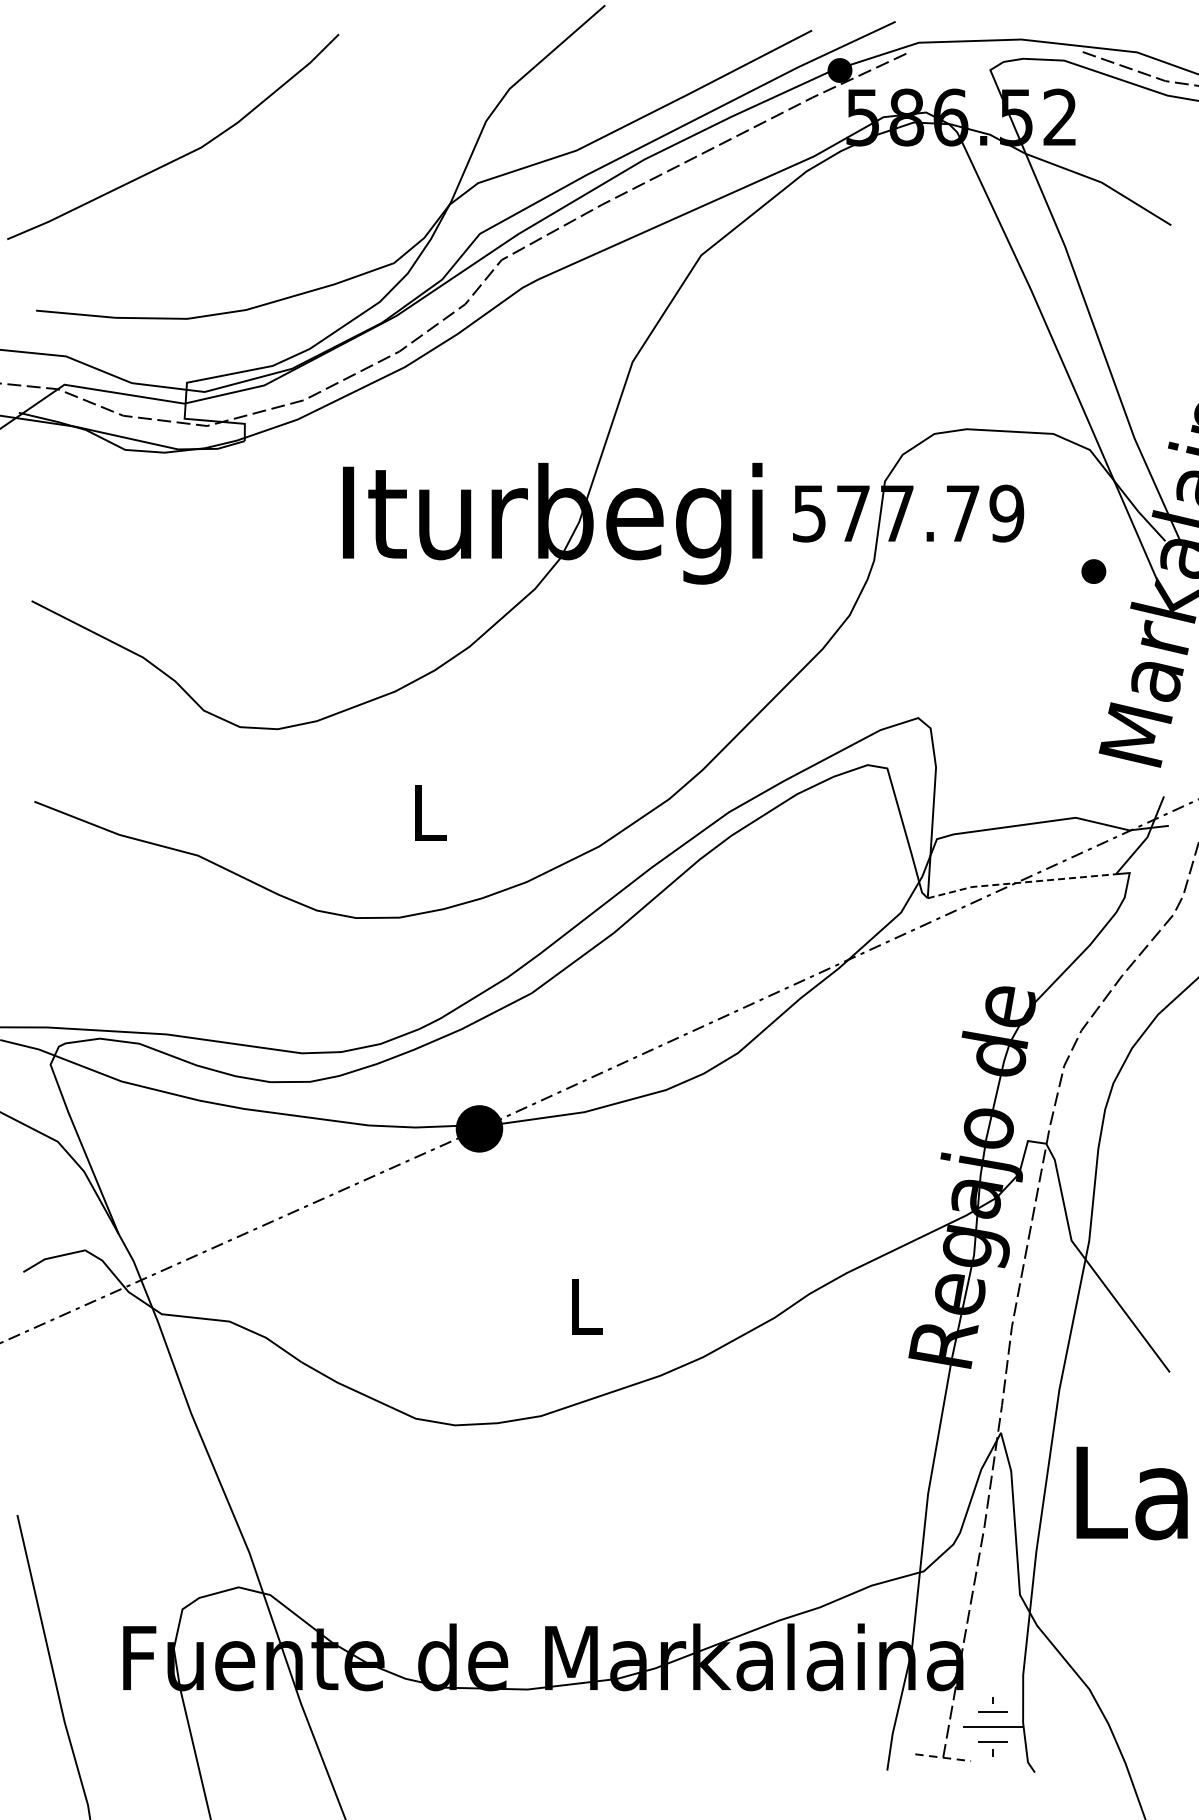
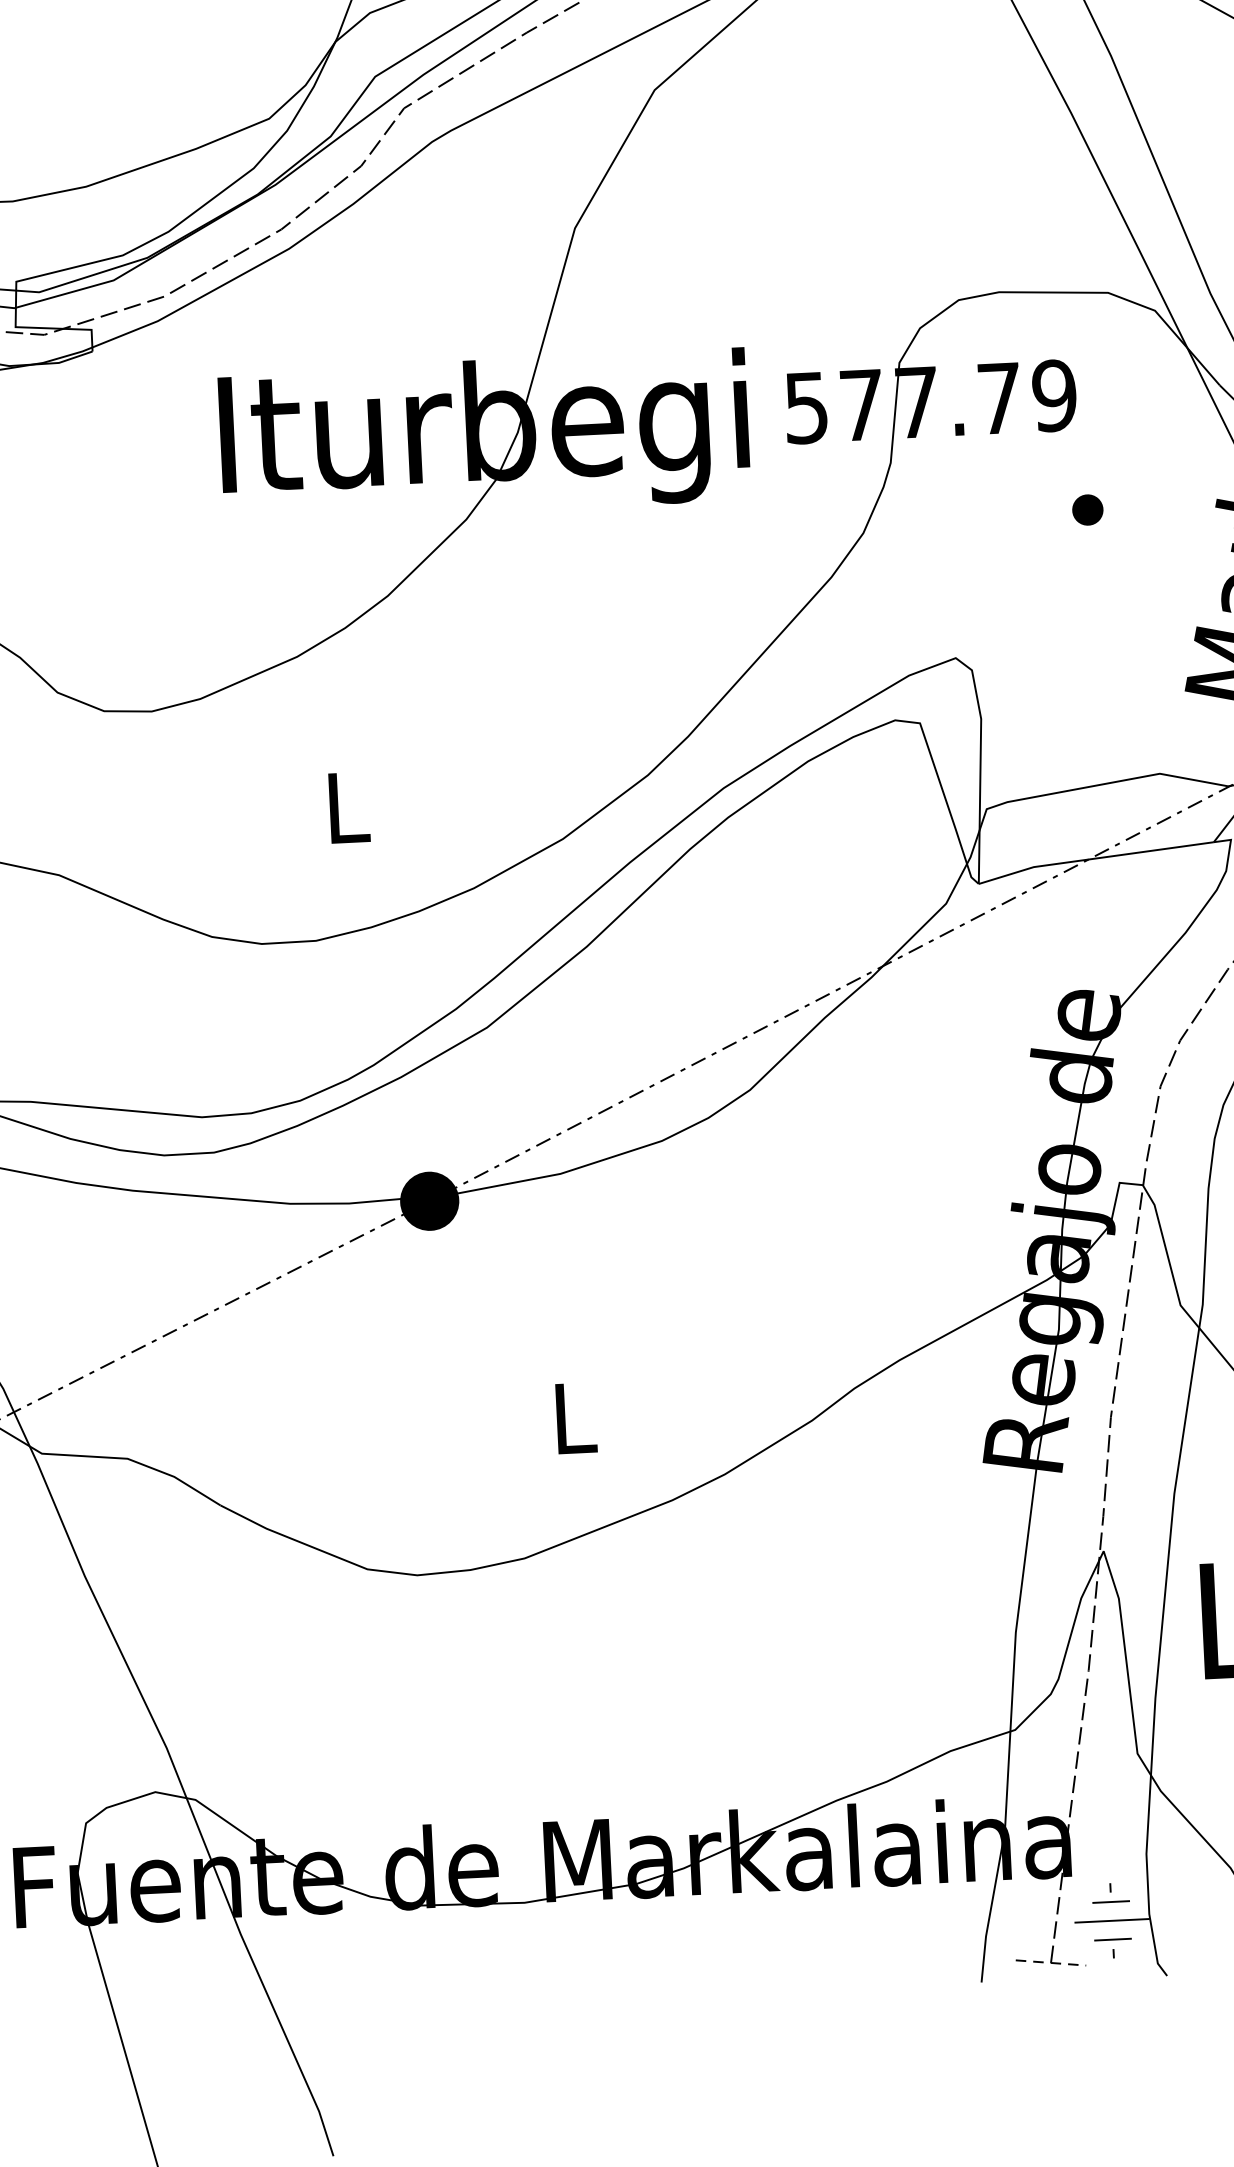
part: (1093, 571) -> (1087, 509), moved
line: (1020, 882) -> (1094, 858), dashed -> solid

